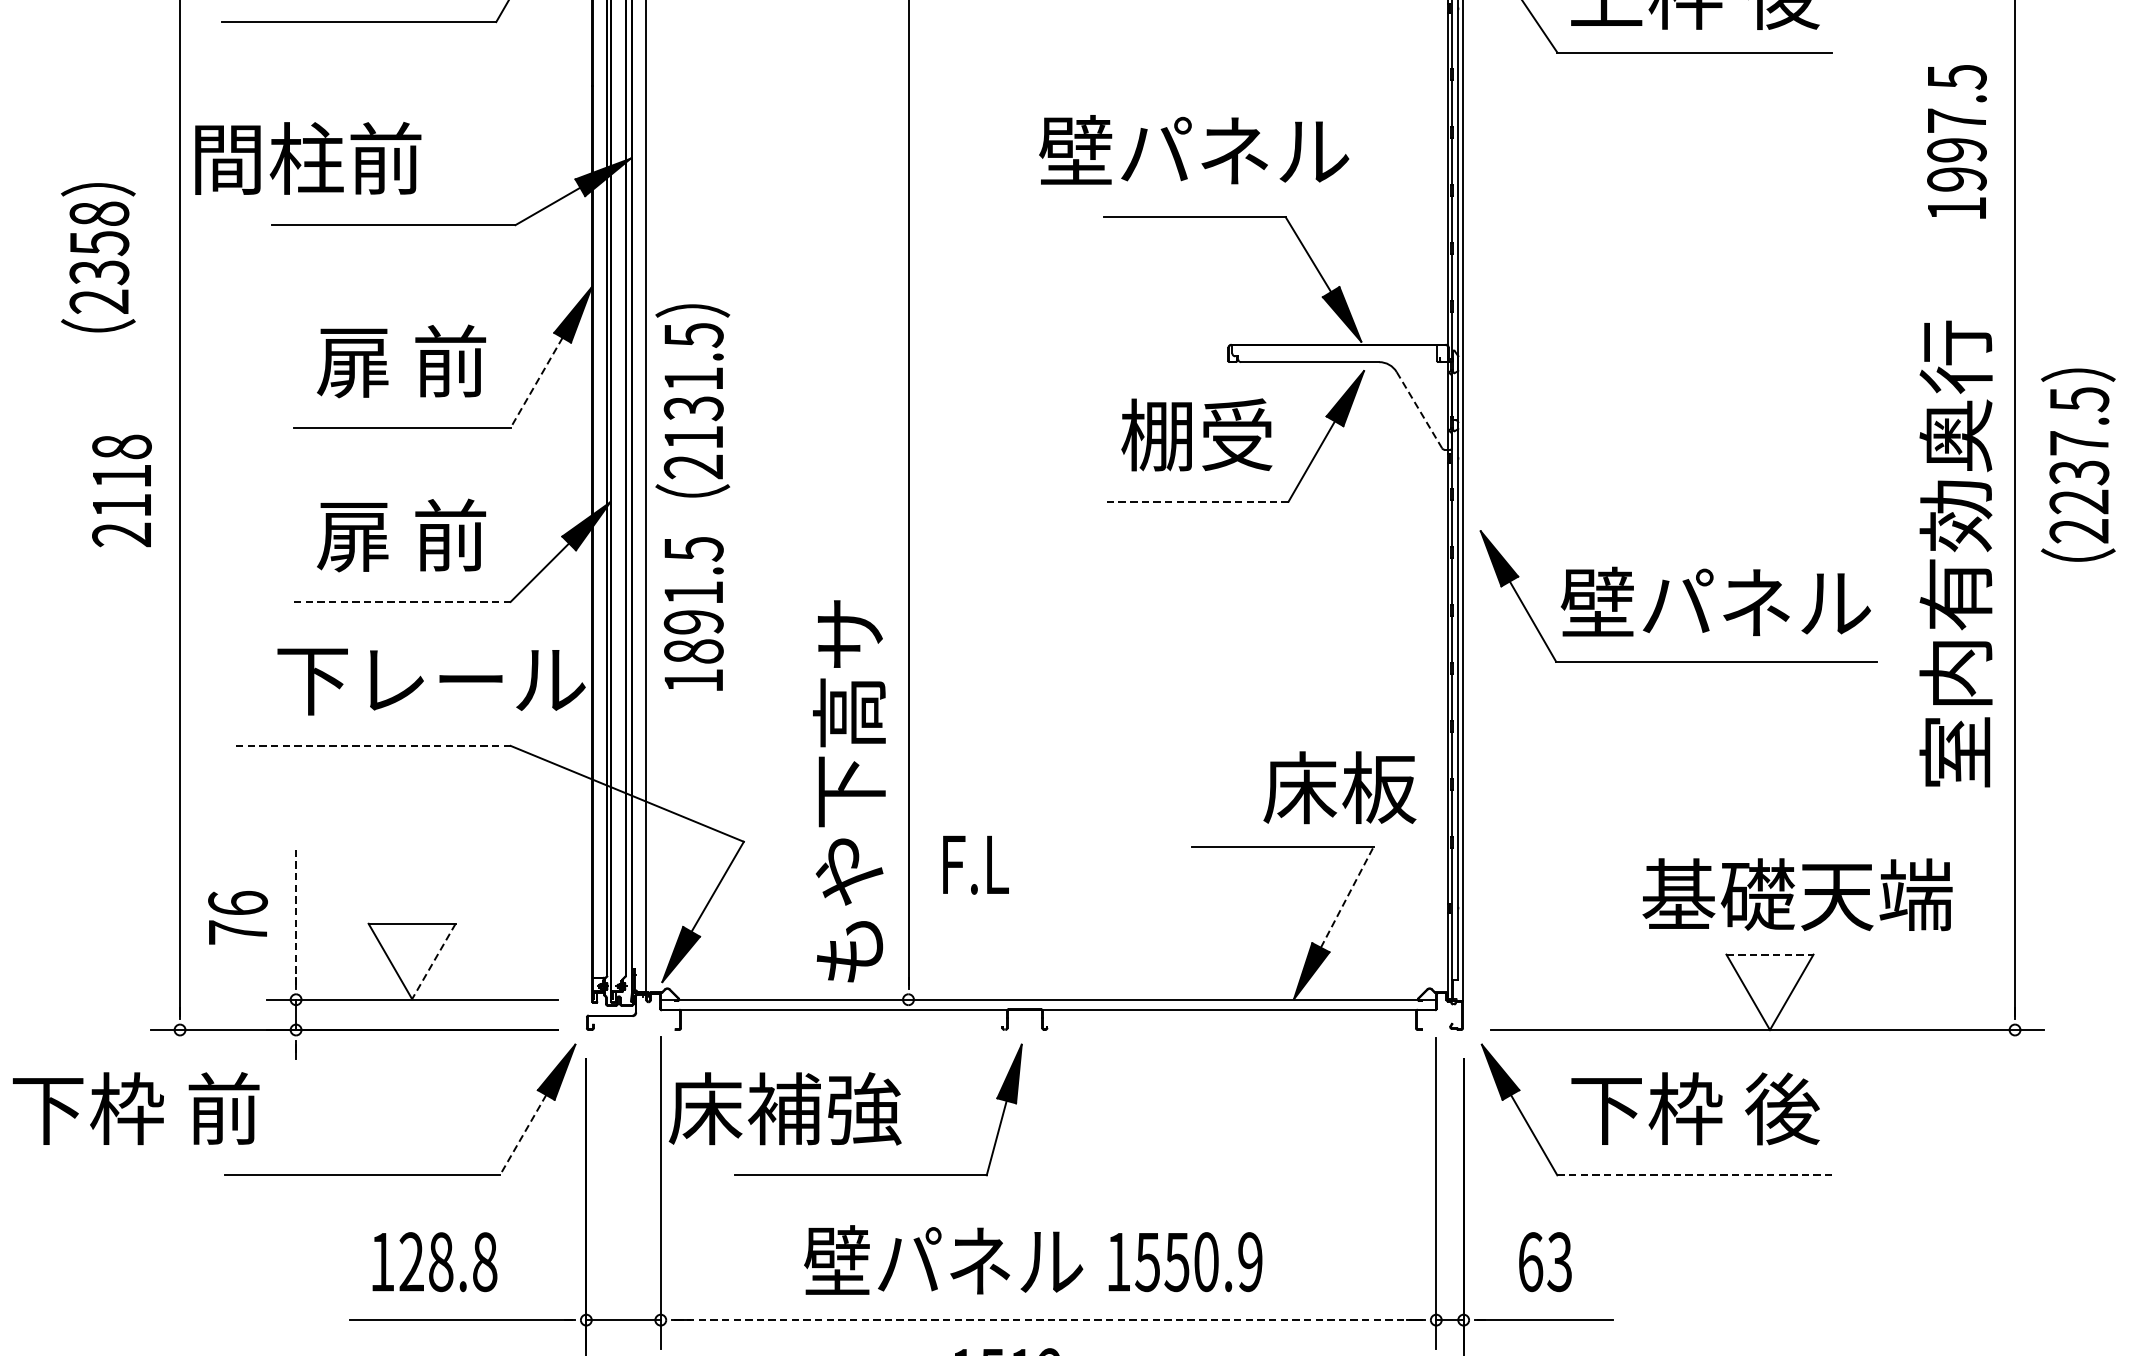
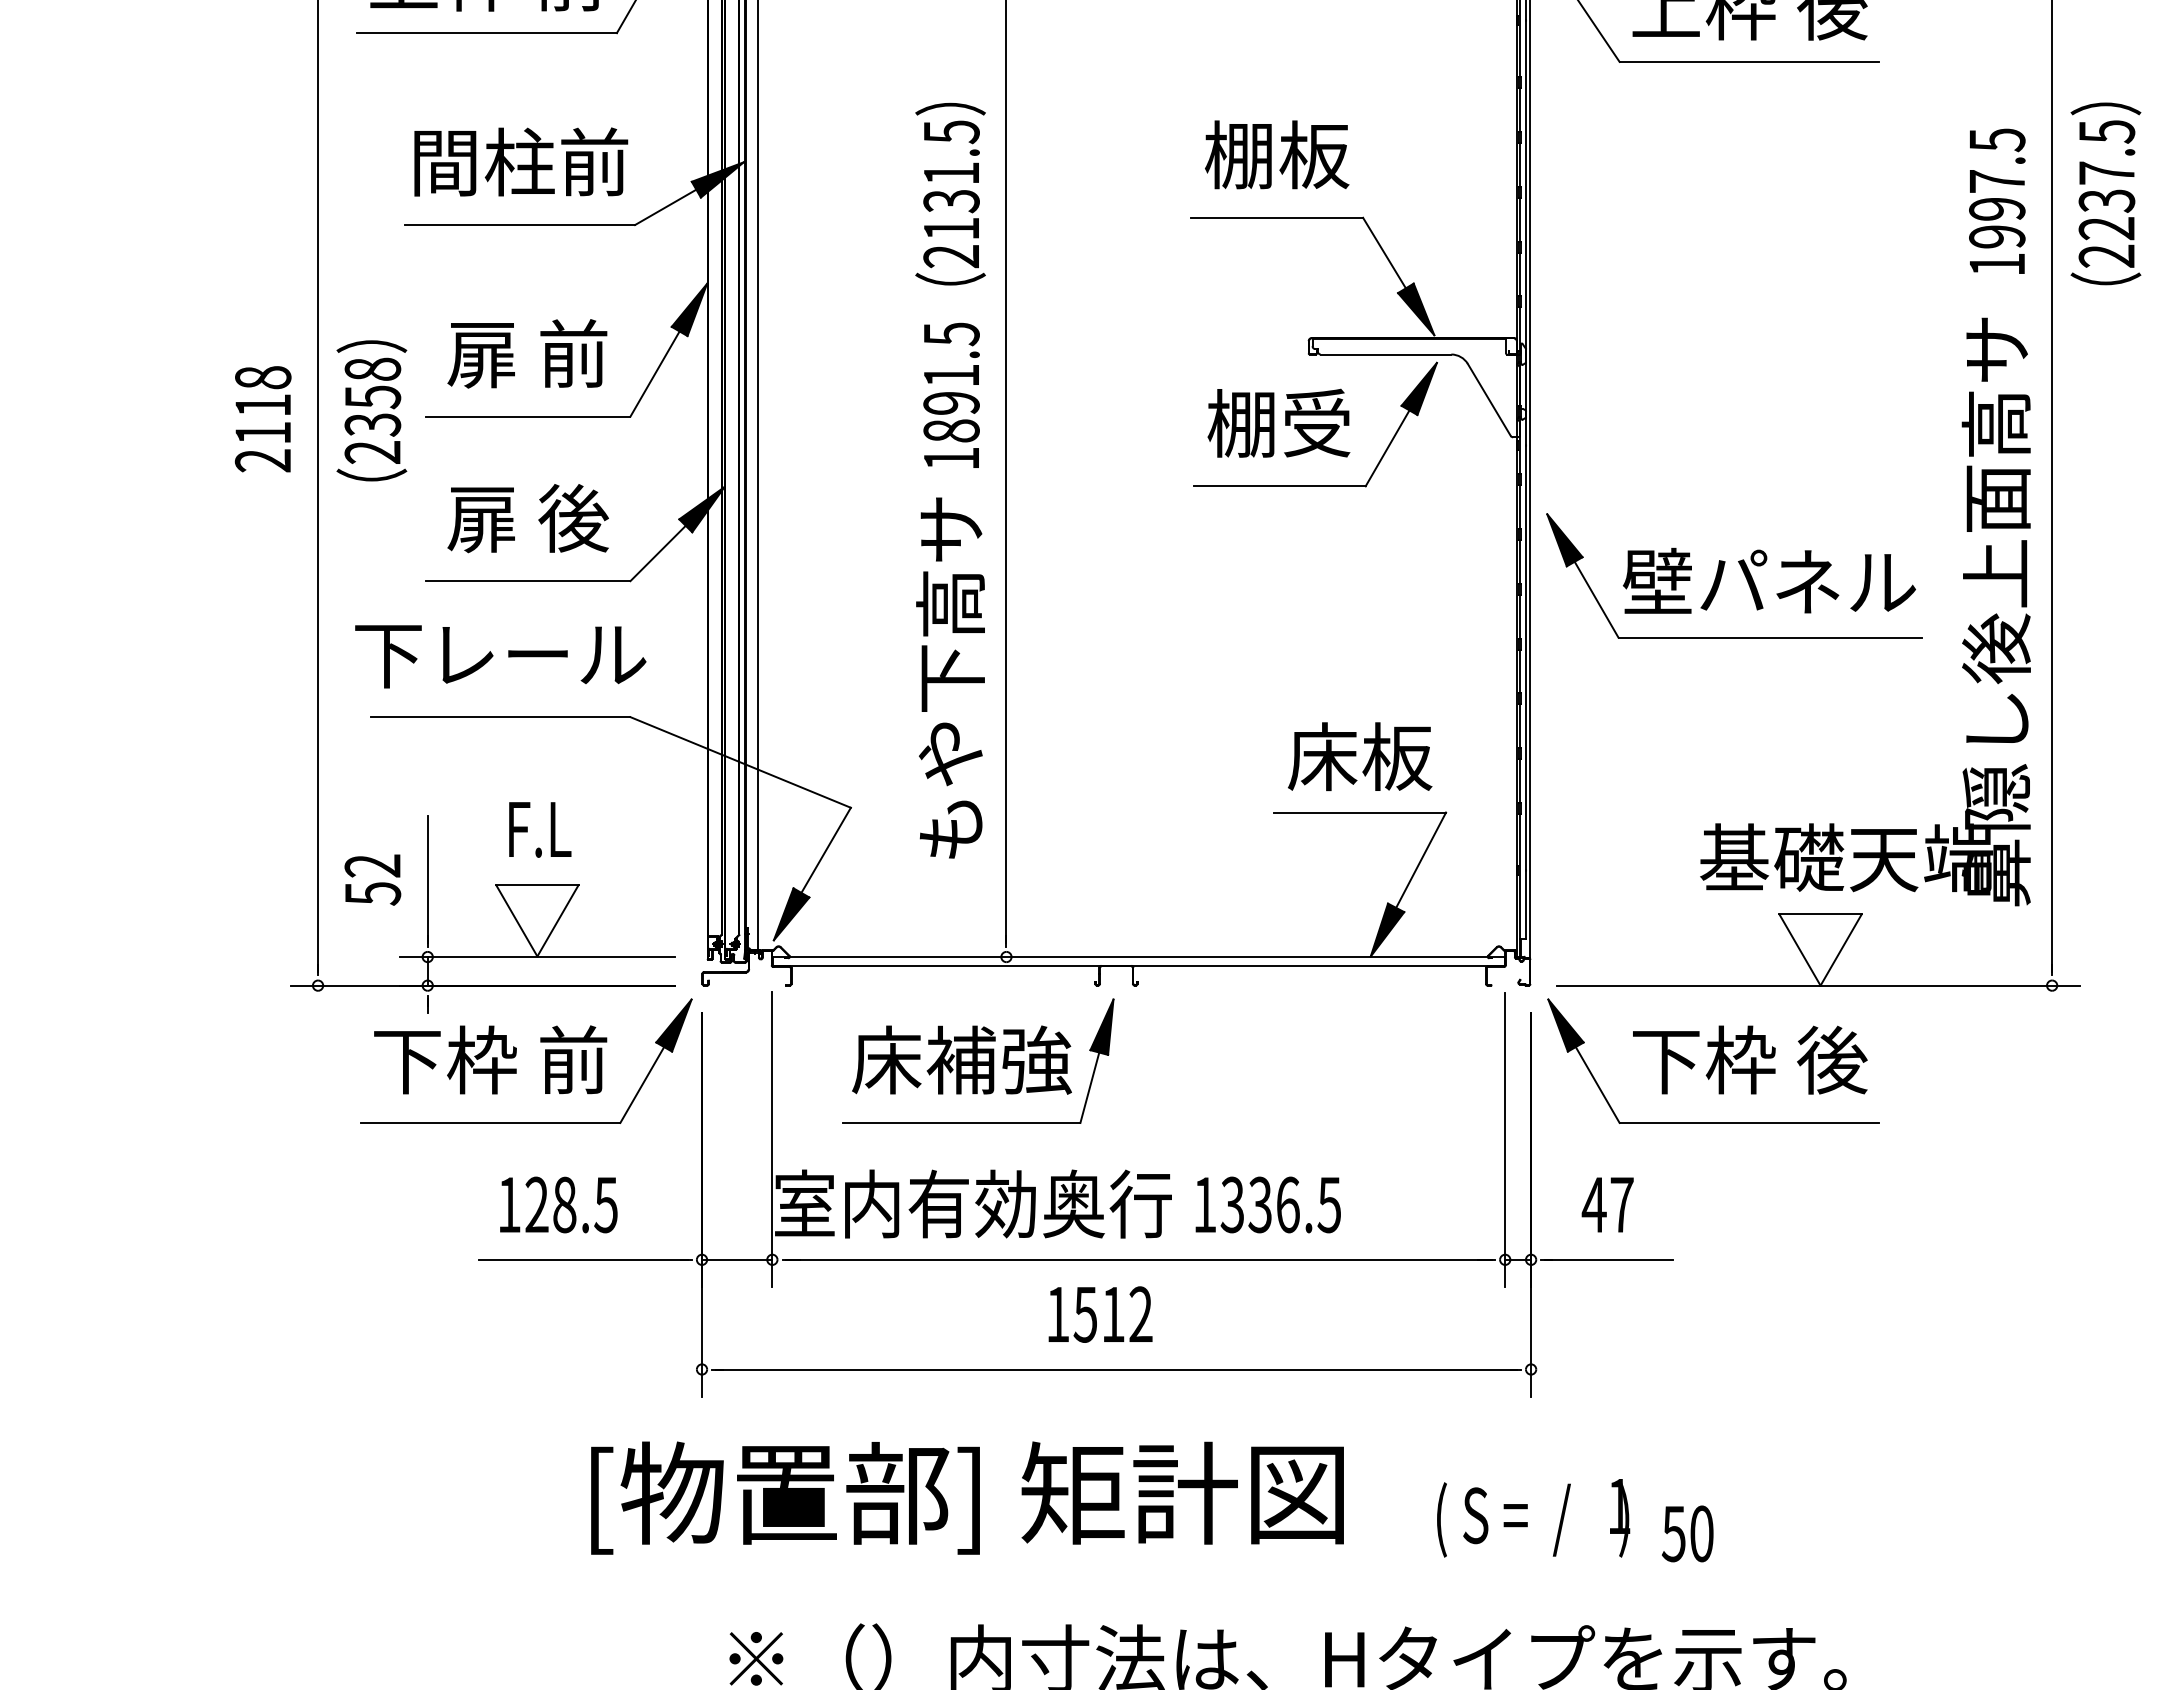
text: (1957, 140) -> (1997, 200), moved
text: (1193, 150) -> (1275, 154), 壁パネル -> 棚板
text: (308, 157) -> (521, 161), moved
text: (97, 257) -> (371, 410), moved
line: (536, 383) -> (654, 374), dashed -> solid
line: (1419, 409) -> (1489, 399), dashed -> solid
text: (2077, 464) -> (2105, 193), moved
text: (121, 491) -> (262, 419), moved
text: (692, 496) -> (950, 284), moved
line: (1197, 501) -> (1279, 486), dashed -> solid
text: (450, 534) -> (573, 517), 扉 前 -> 扉 後
line: (402, 602) -> (528, 581), dashed -> solid
text: (1955, 633) -> (1995, 610), 室内有効奥行 -> 鼻隠し後上面高サ
text: (431, 681) -> (500, 656), moved
line: (373, 746) -> (500, 717), dashed -> solid
text: (1340, 787) -> (1360, 756), moved
text: (849, 790) -> (950, 677), moved
text: (976, 864) -> (540, 829), moved
line: (1347, 897) -> (1421, 860), dashed -> solid
text: (237, 917) -> (372, 879), 76 -> 52
line: (295, 917) -> (427, 879), dashed -> solid
line: (1770, 954) -> (1821, 914), dashed -> solid
line: (433, 962) -> (557, 921), dashed -> solid
text: (136, 1108) -> (490, 1059), moved
text: (784, 1108) -> (961, 1059), moved
line: (523, 1135) -> (642, 1085), dashed -> solid
line: (1694, 1174) -> (1749, 1122), dashed -> solid
text: (873, 1260) -> (973, 1203), 壁パネル -> 室内有効奥行
text: (484, 1261) -> (605, 1204), 128.8 -> 128.5
text: (1198, 1261) -> (1280, 1204), 1550.9 -> 1336.5
text: (1544, 1261) -> (1607, 1204), 63 -> 47
line: (1048, 1319) -> (1138, 1259), dashed -> solid

